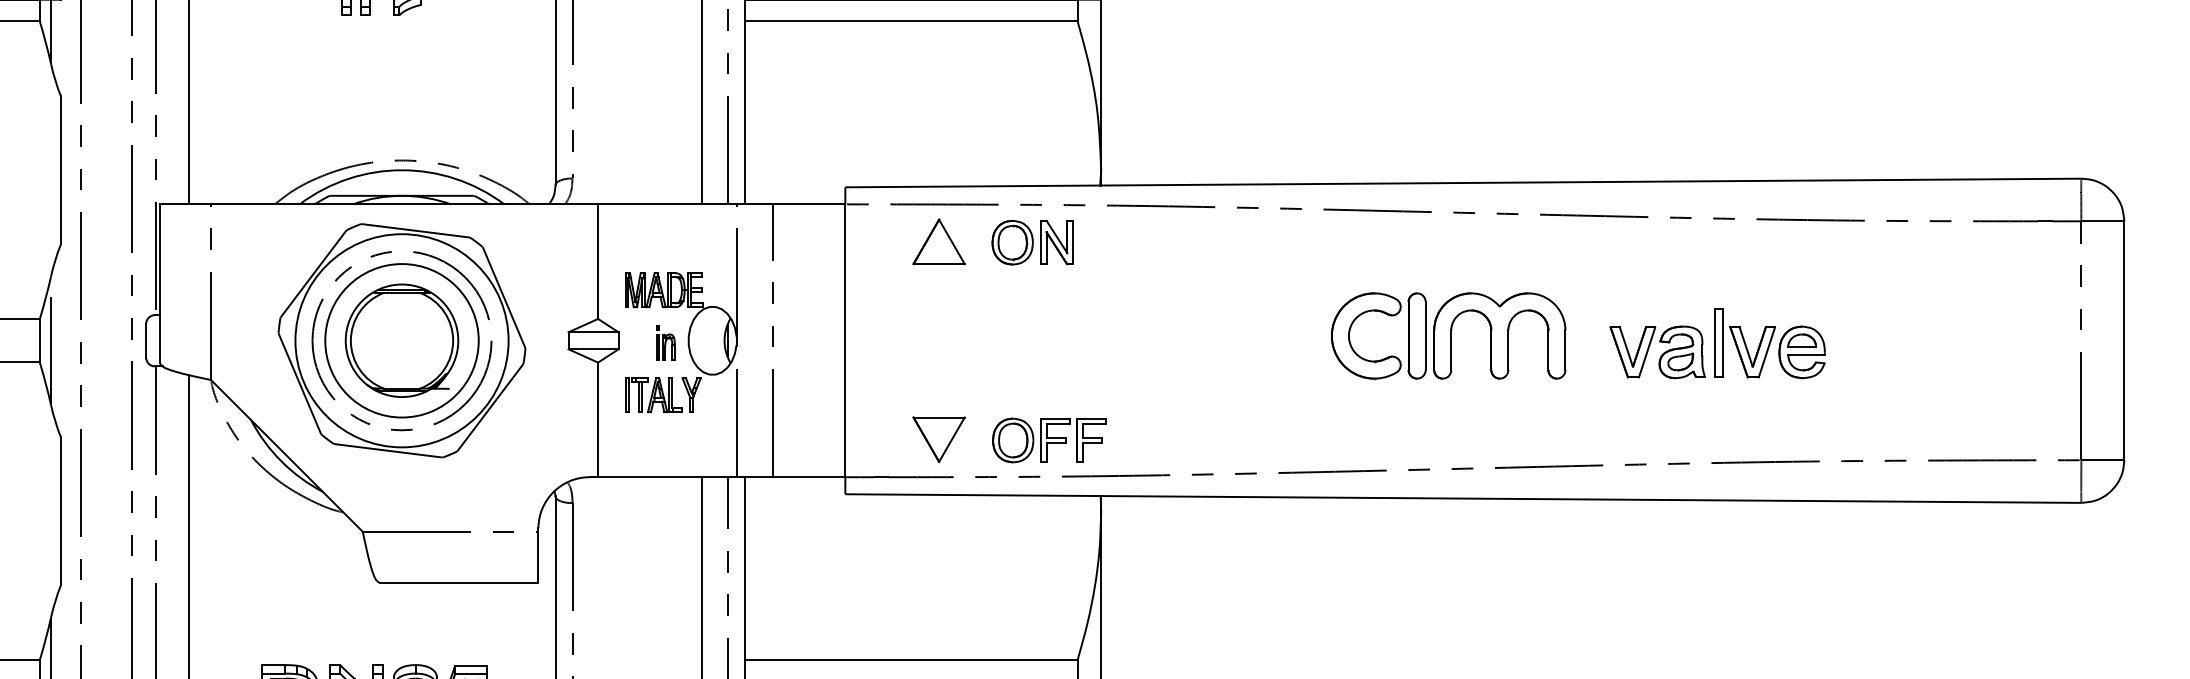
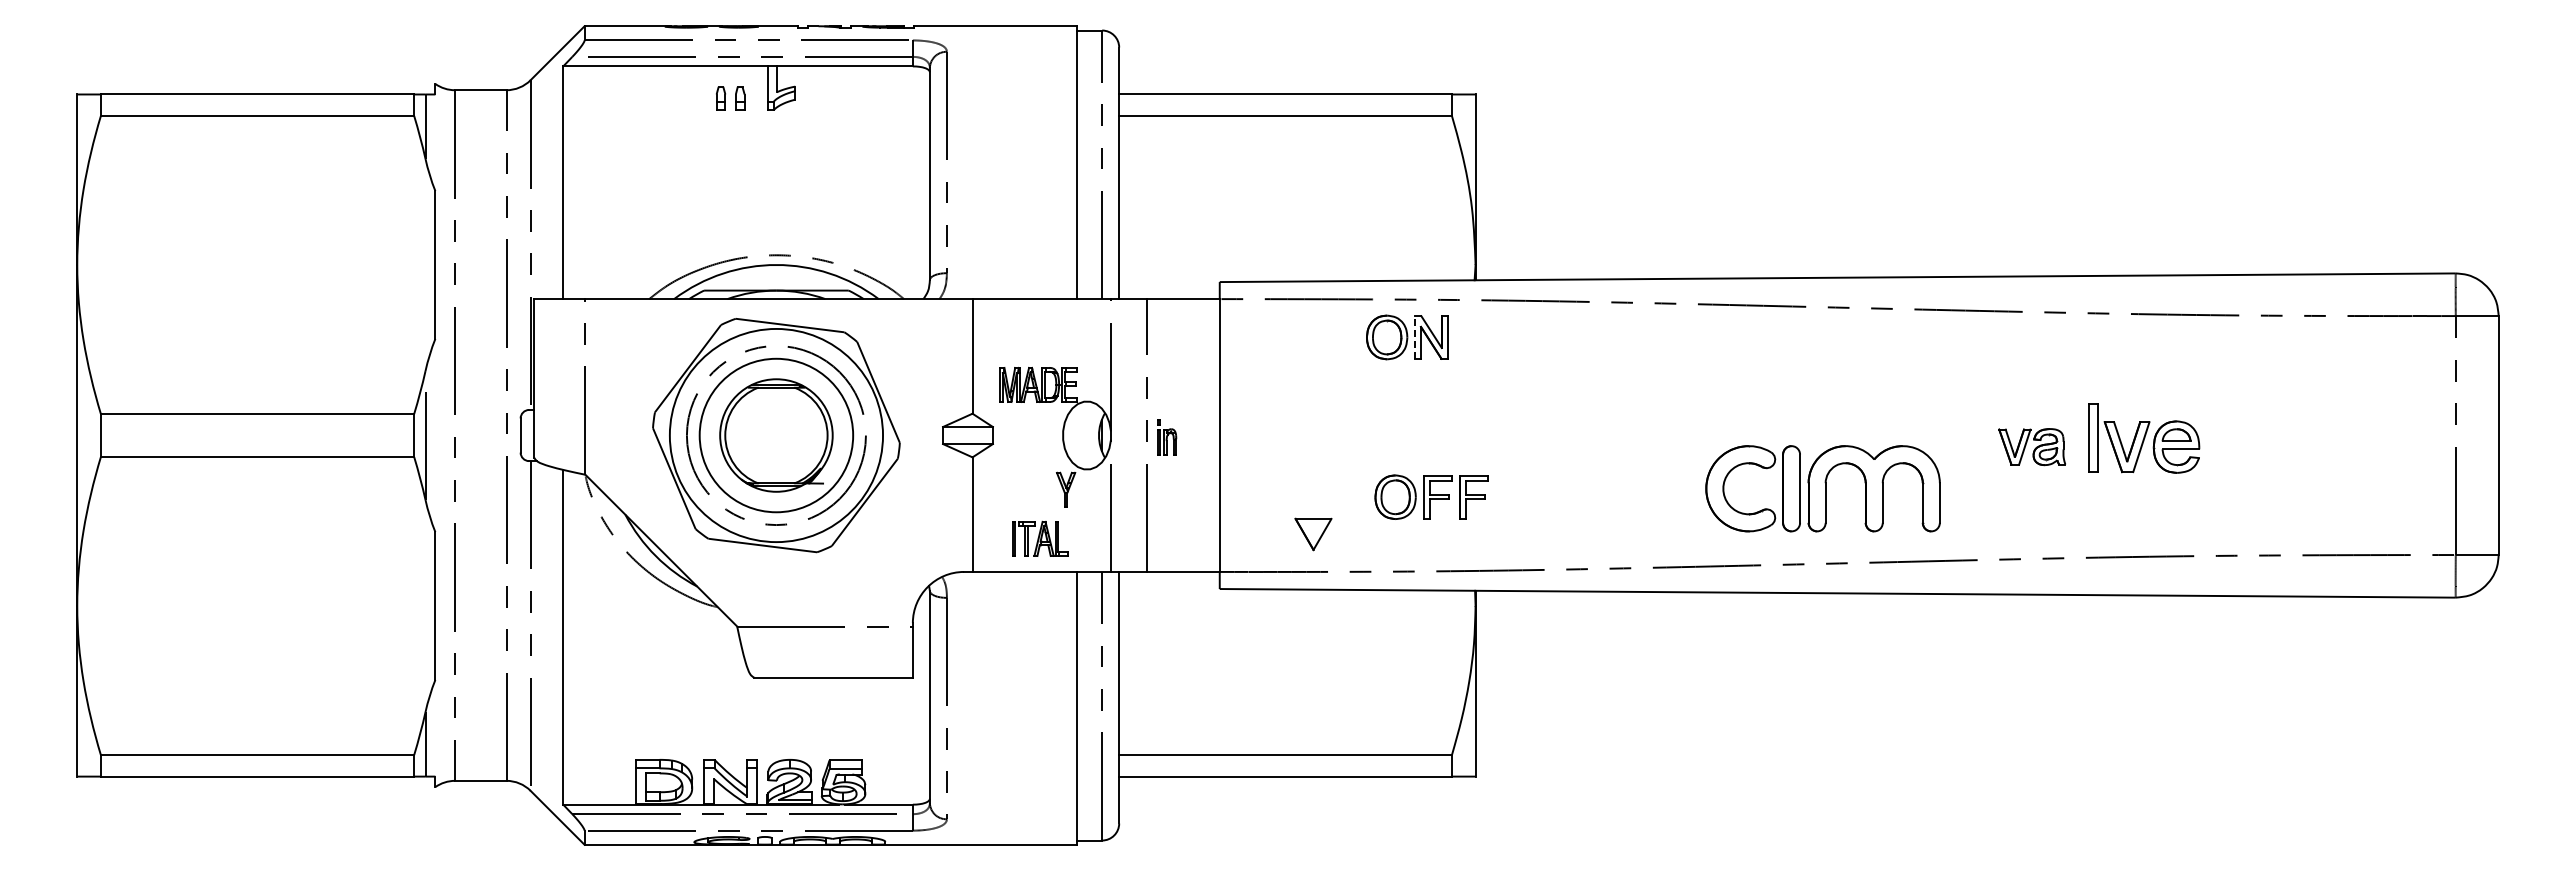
part: (939, 241) -> (1313, 336), removed
line: (1041, 241) -> (1415, 336), solid -> dashed
part: (1448, 335) -> (1822, 488), moved
part: (666, 342) -> (1167, 437), moved
part: (1658, 351) -> (2032, 446), size x0.7
part: (654, 394) -> (1040, 538), moved
part: (939, 439) -> (1313, 534), size x0.7
part: (1049, 439) -> (1431, 496), moved

